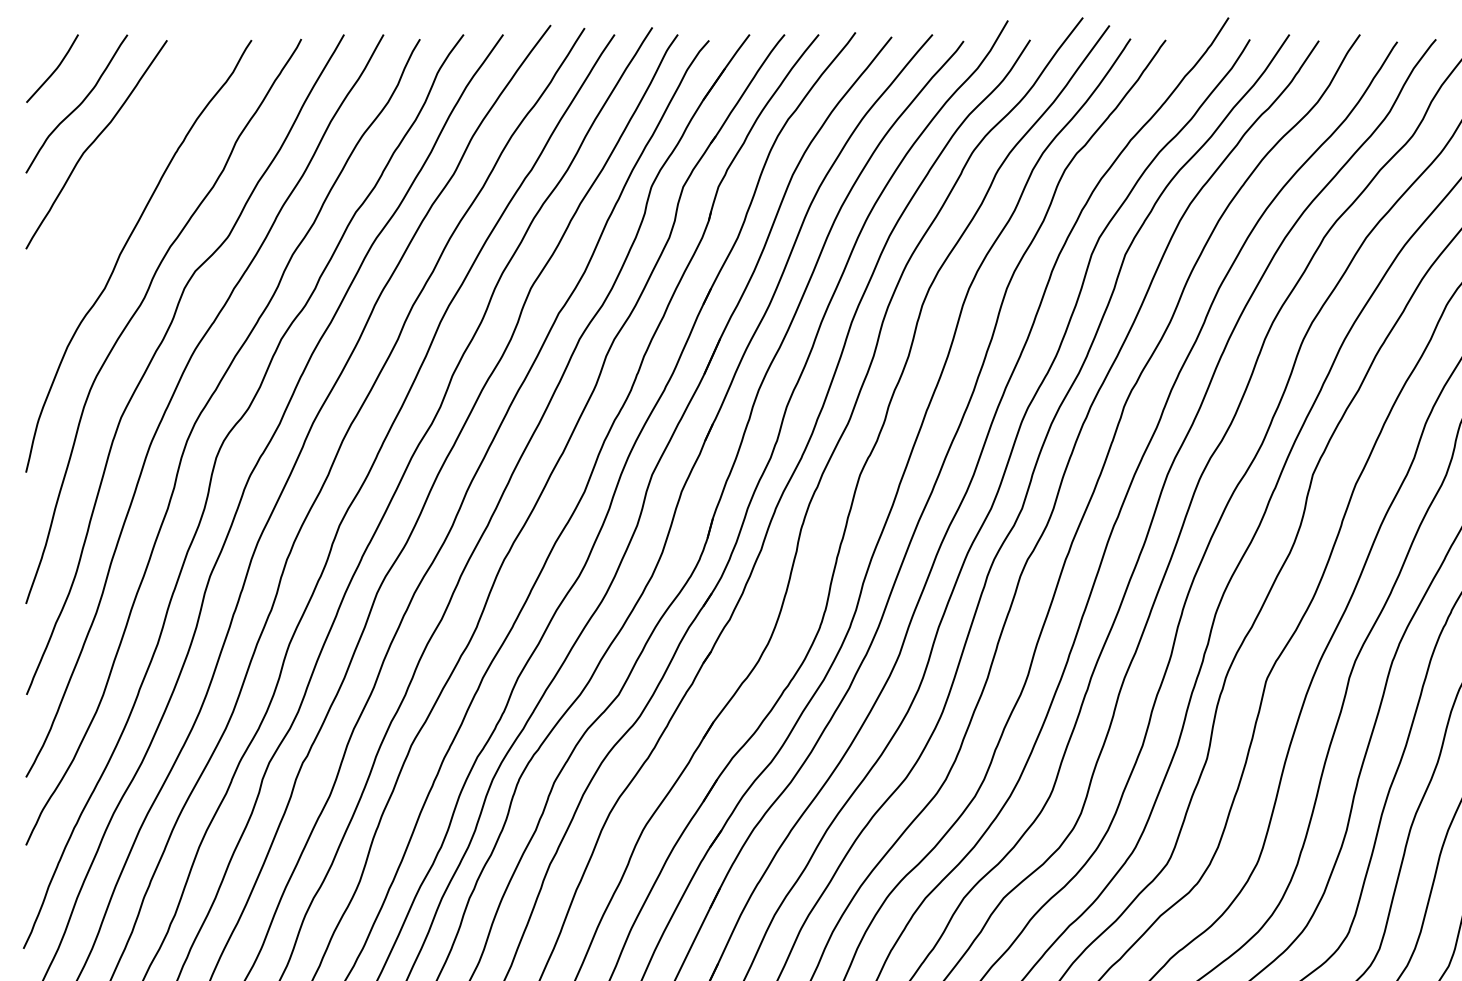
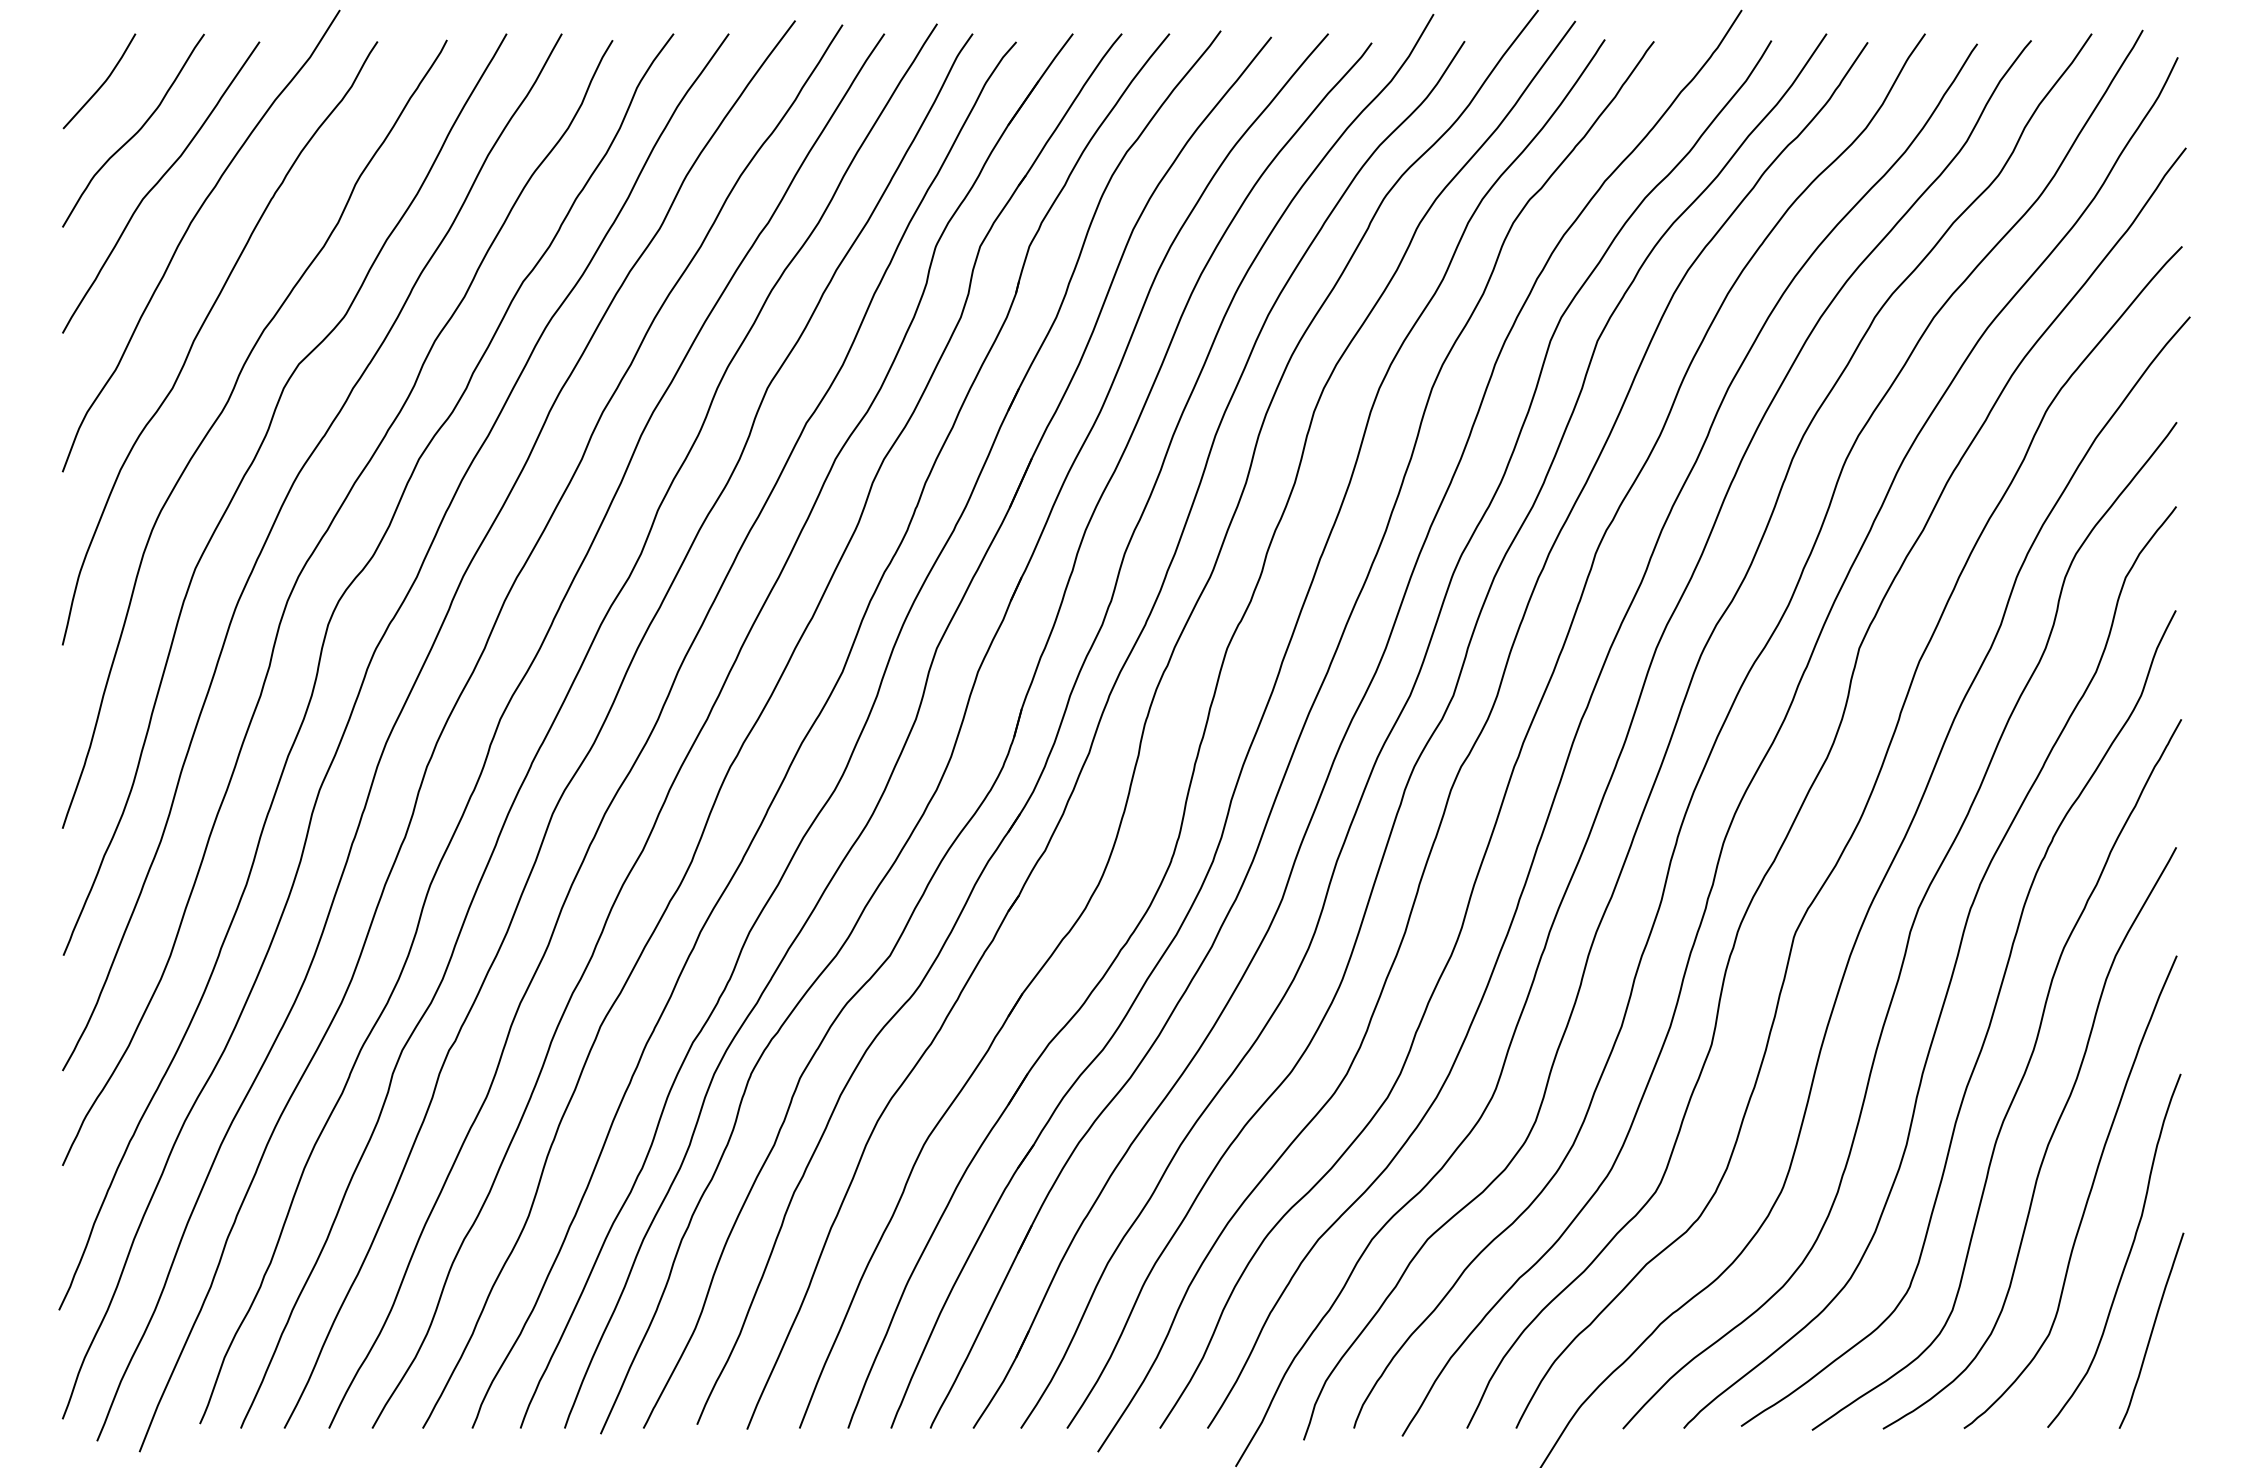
curve: (114, 177) -> (186, 233), added

